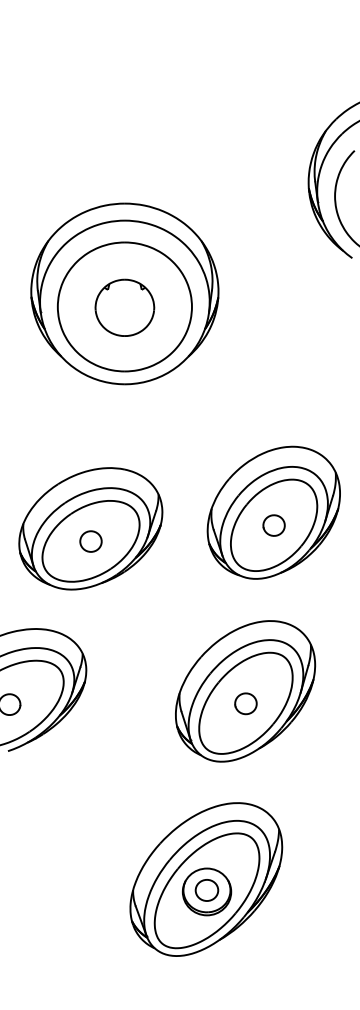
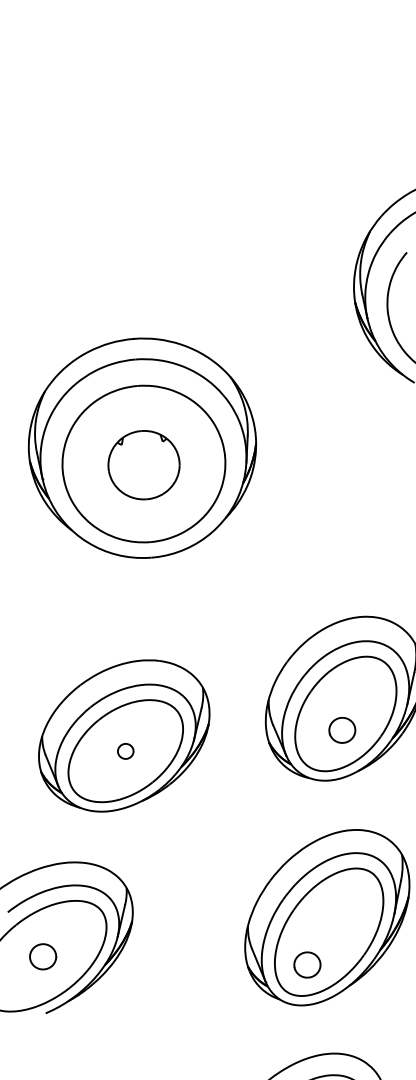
part: (273, 525) -> (341, 730), moved
part: (90, 541) -> (125, 751), size x0.6
part: (245, 703) -> (306, 964), moved

